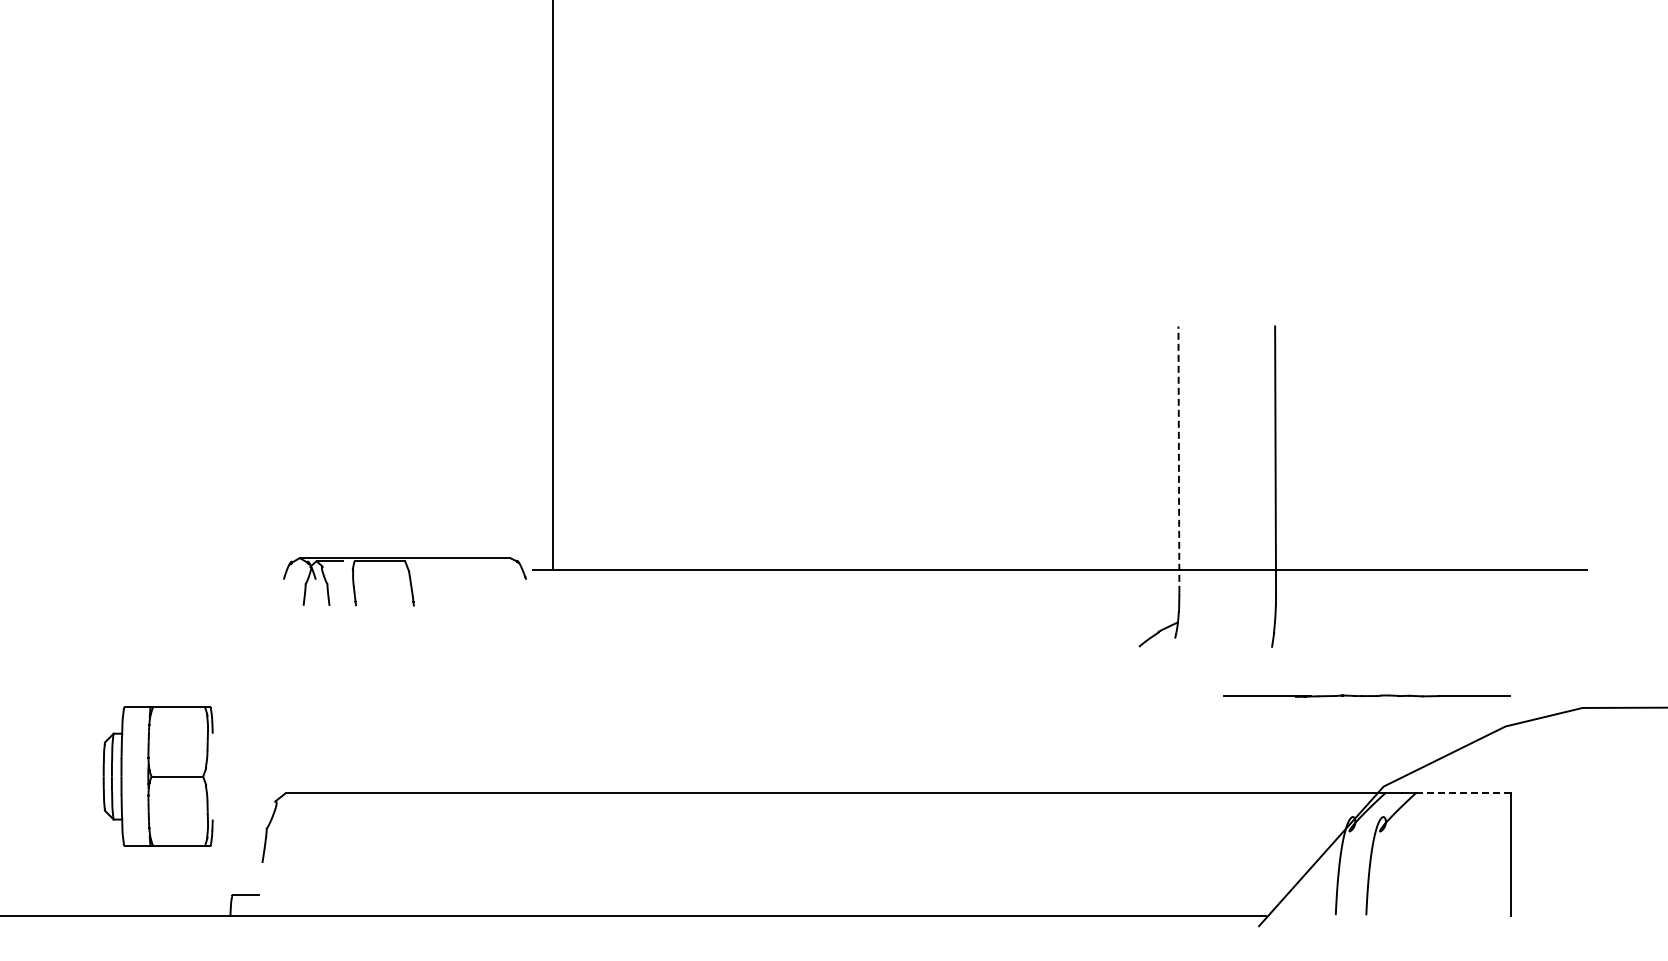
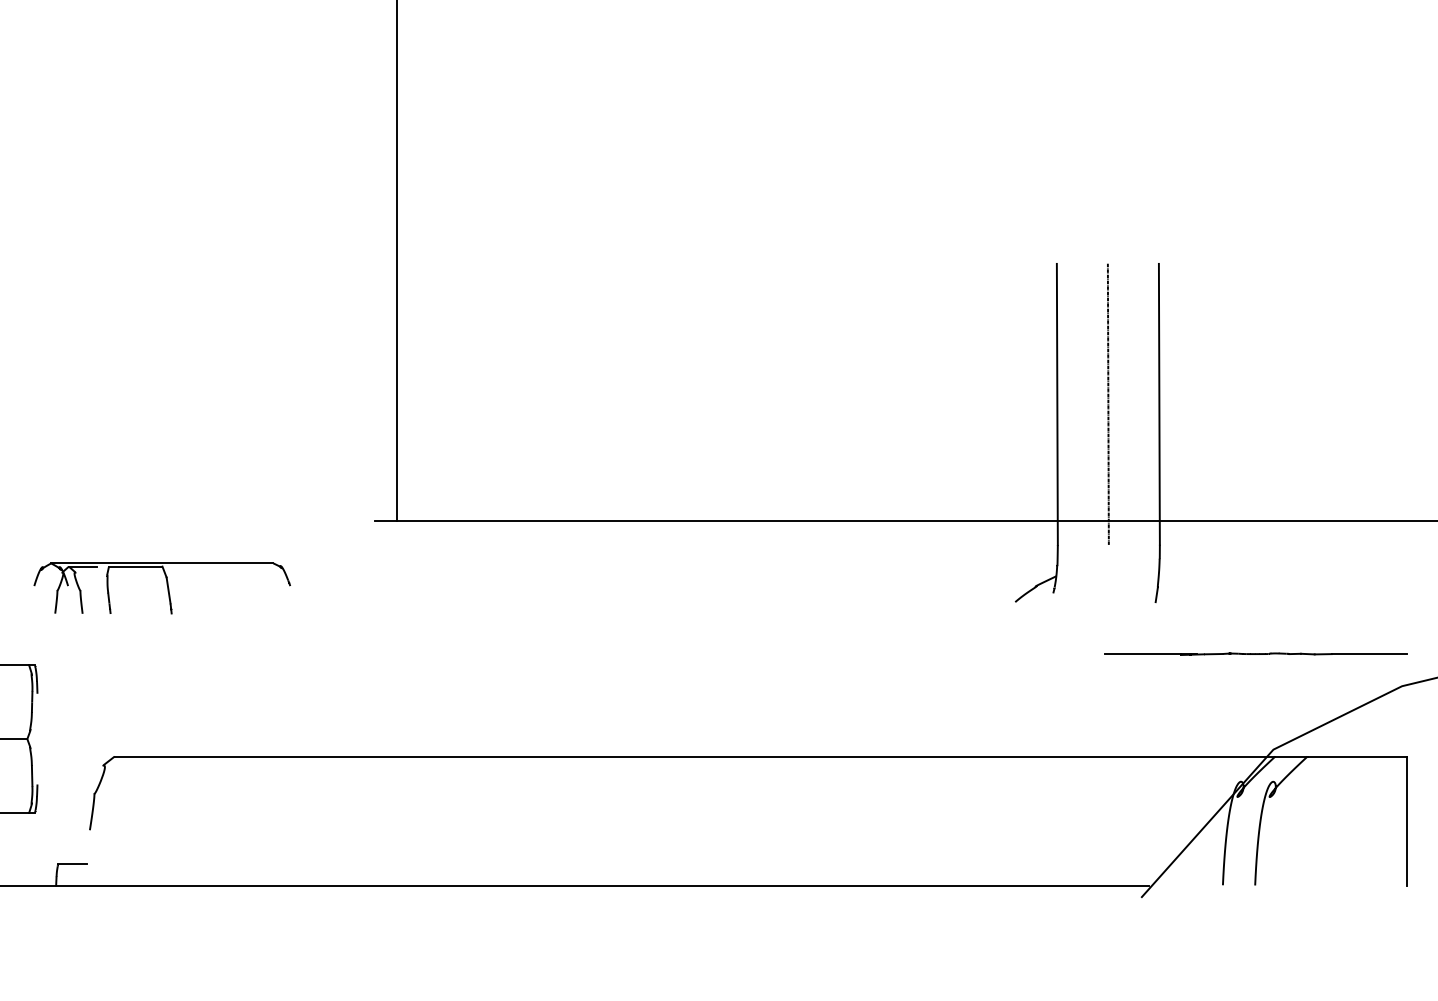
line: (1178, 459) -> (1056, 404), dashed -> solid
line: (1226, 459) -> (1107, 404), added
part: (404, 581) -> (161, 588), moved
line: (1463, 793) -> (1357, 756), dashed -> solid

